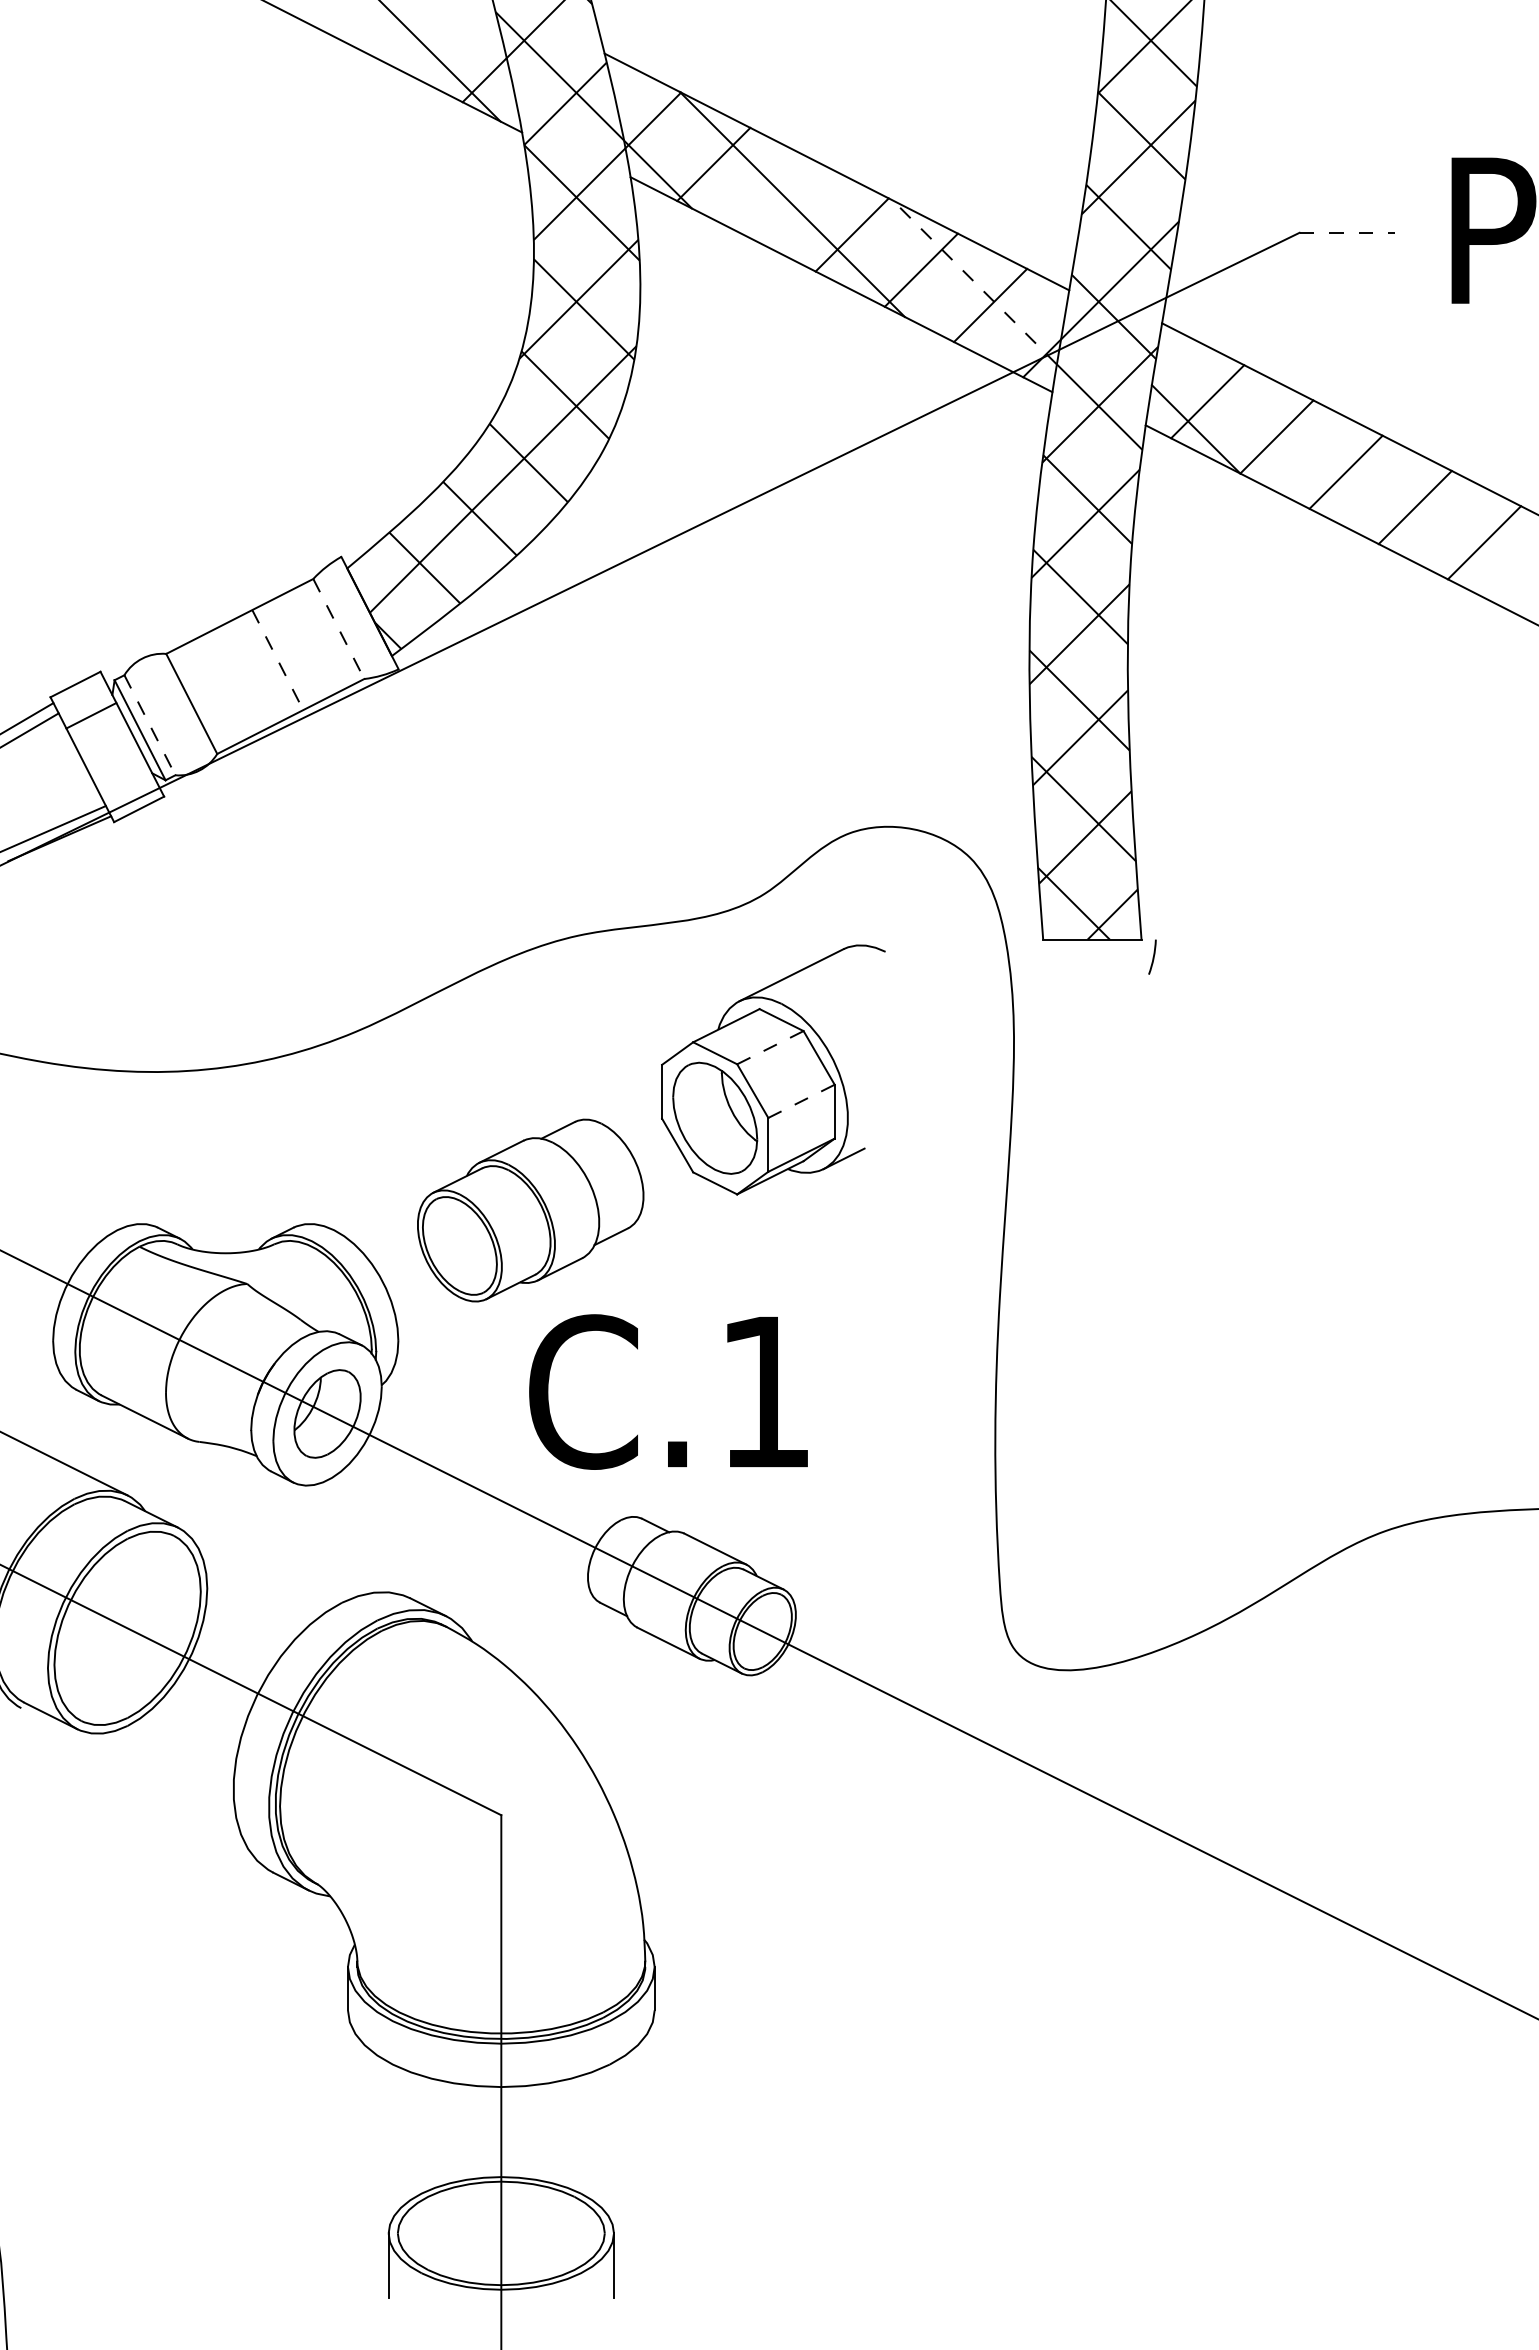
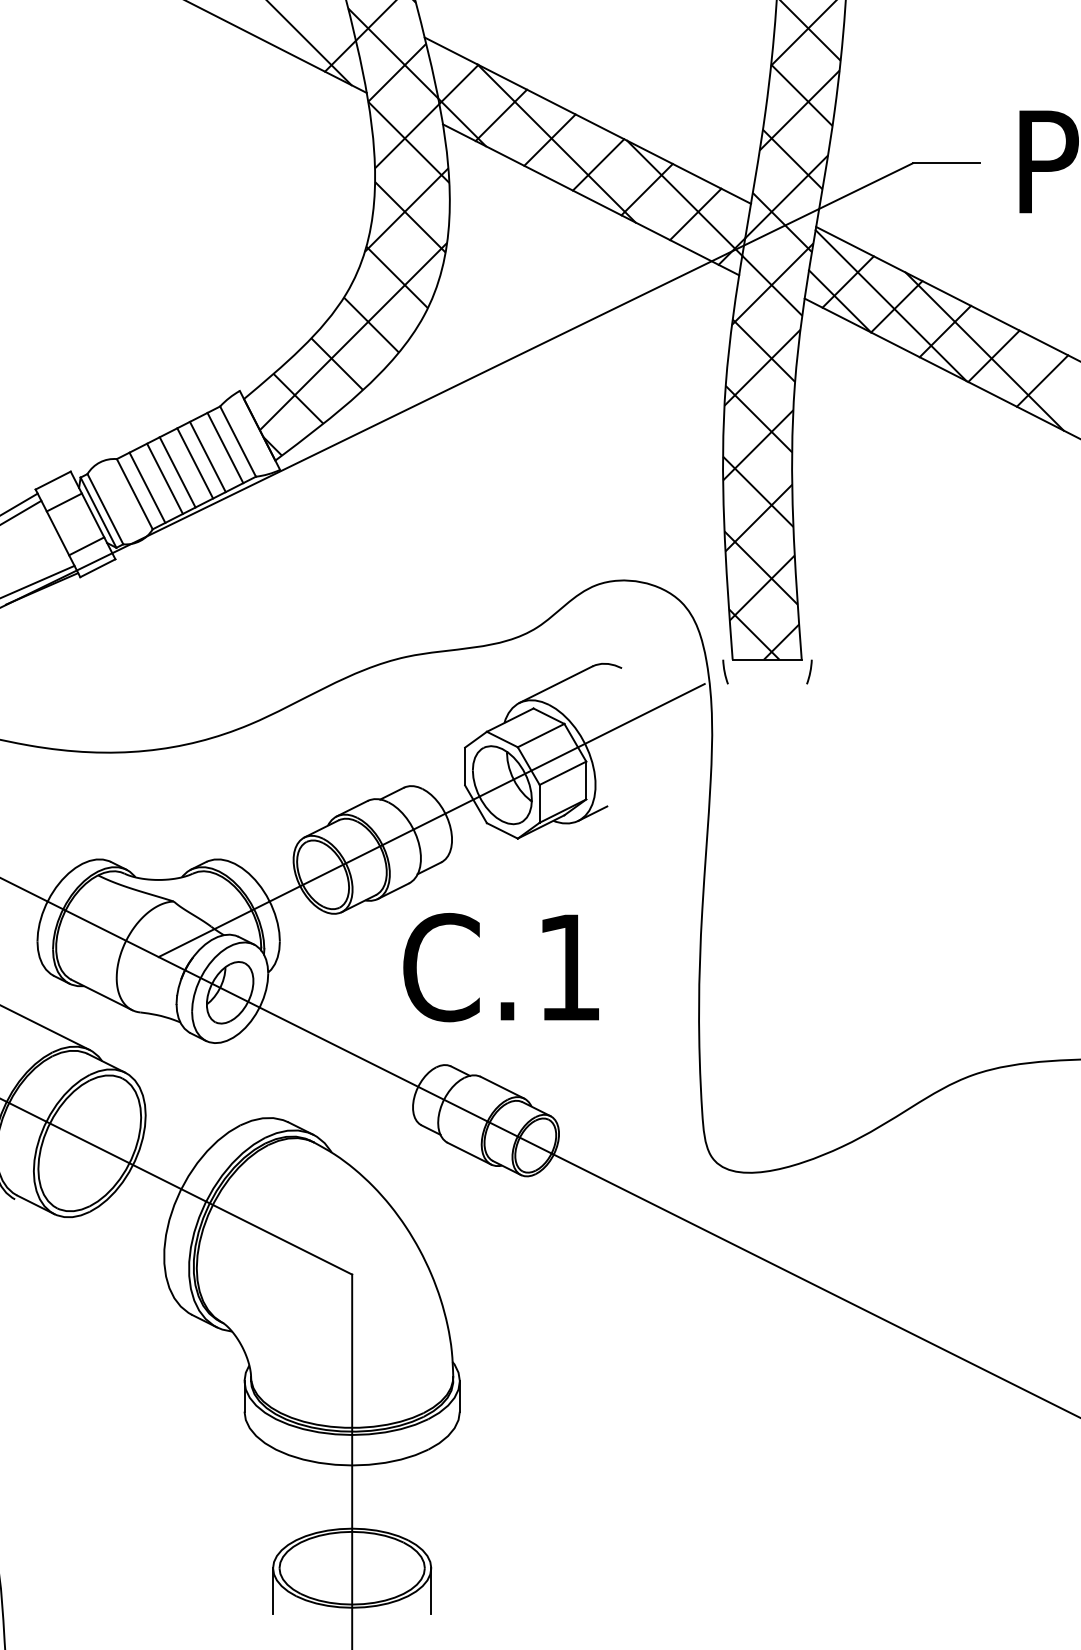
line: (782, 199) -> (549, 140), added
line: (1347, 232) -> (946, 163), dashed -> solid
line: (974, 282) -> (684, 198), dashed -> solid
line: (1268, 434) -> (890, 305), added
line: (1401, 500) -> (984, 351), added
line: (339, 629) -> (238, 441), dashed -> solid
line: (320, 638) -> (225, 448), added
line: (295, 650) -> (207, 456), added
line: (278, 660) -> (195, 463), dashed -> solid
line: (252, 672) -> (177, 472), added
line: (234, 682) -> (164, 479), added
line: (209, 694) -> (147, 487), added
line: (150, 725) -> (105, 509), dashed -> solid
line: (123, 777) -> (86, 545), added
arc: (1032, 956) -> (725, 671), added
line: (770, 1047) -> (541, 735), dashed -> solid
line: (801, 1101) -> (562, 773), dashed -> solid
line: (614, 1168) -> (431, 820), added
text: (668, 1391) -> (501, 967), moved

